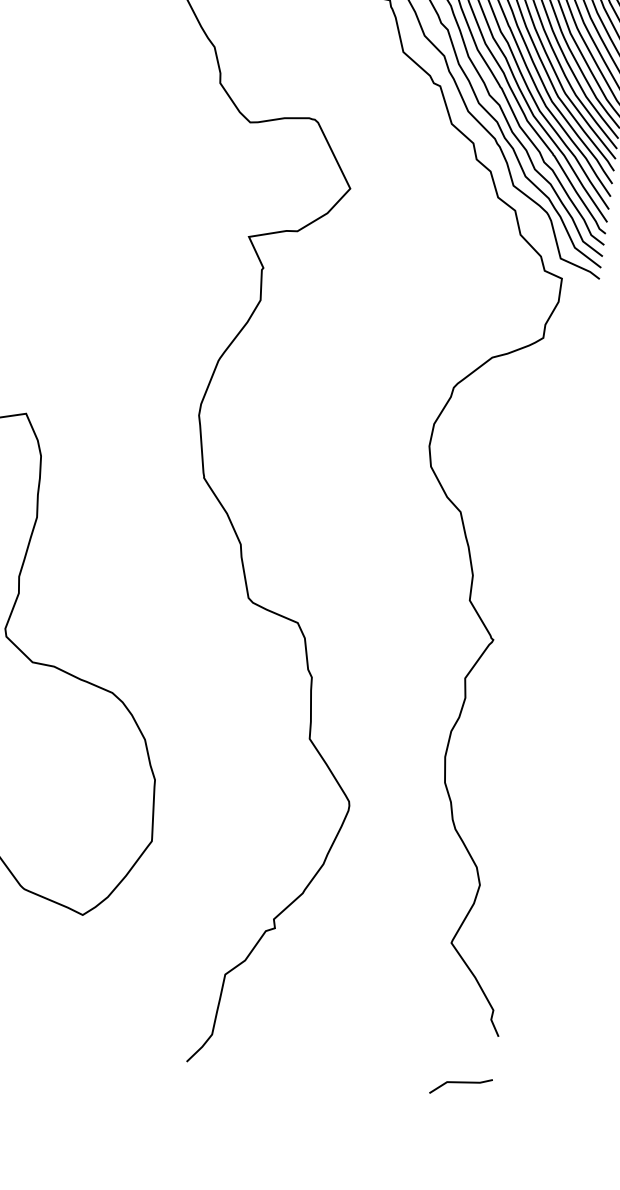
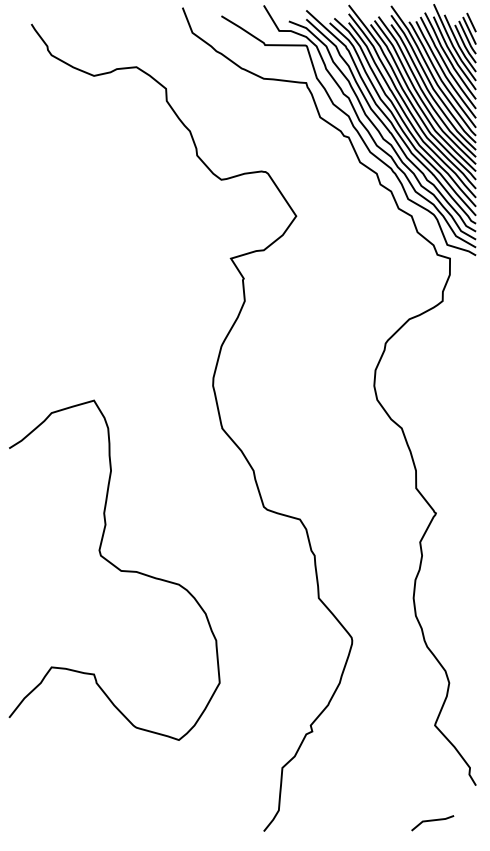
line: (461, 1083) -> (432, 821), moved

